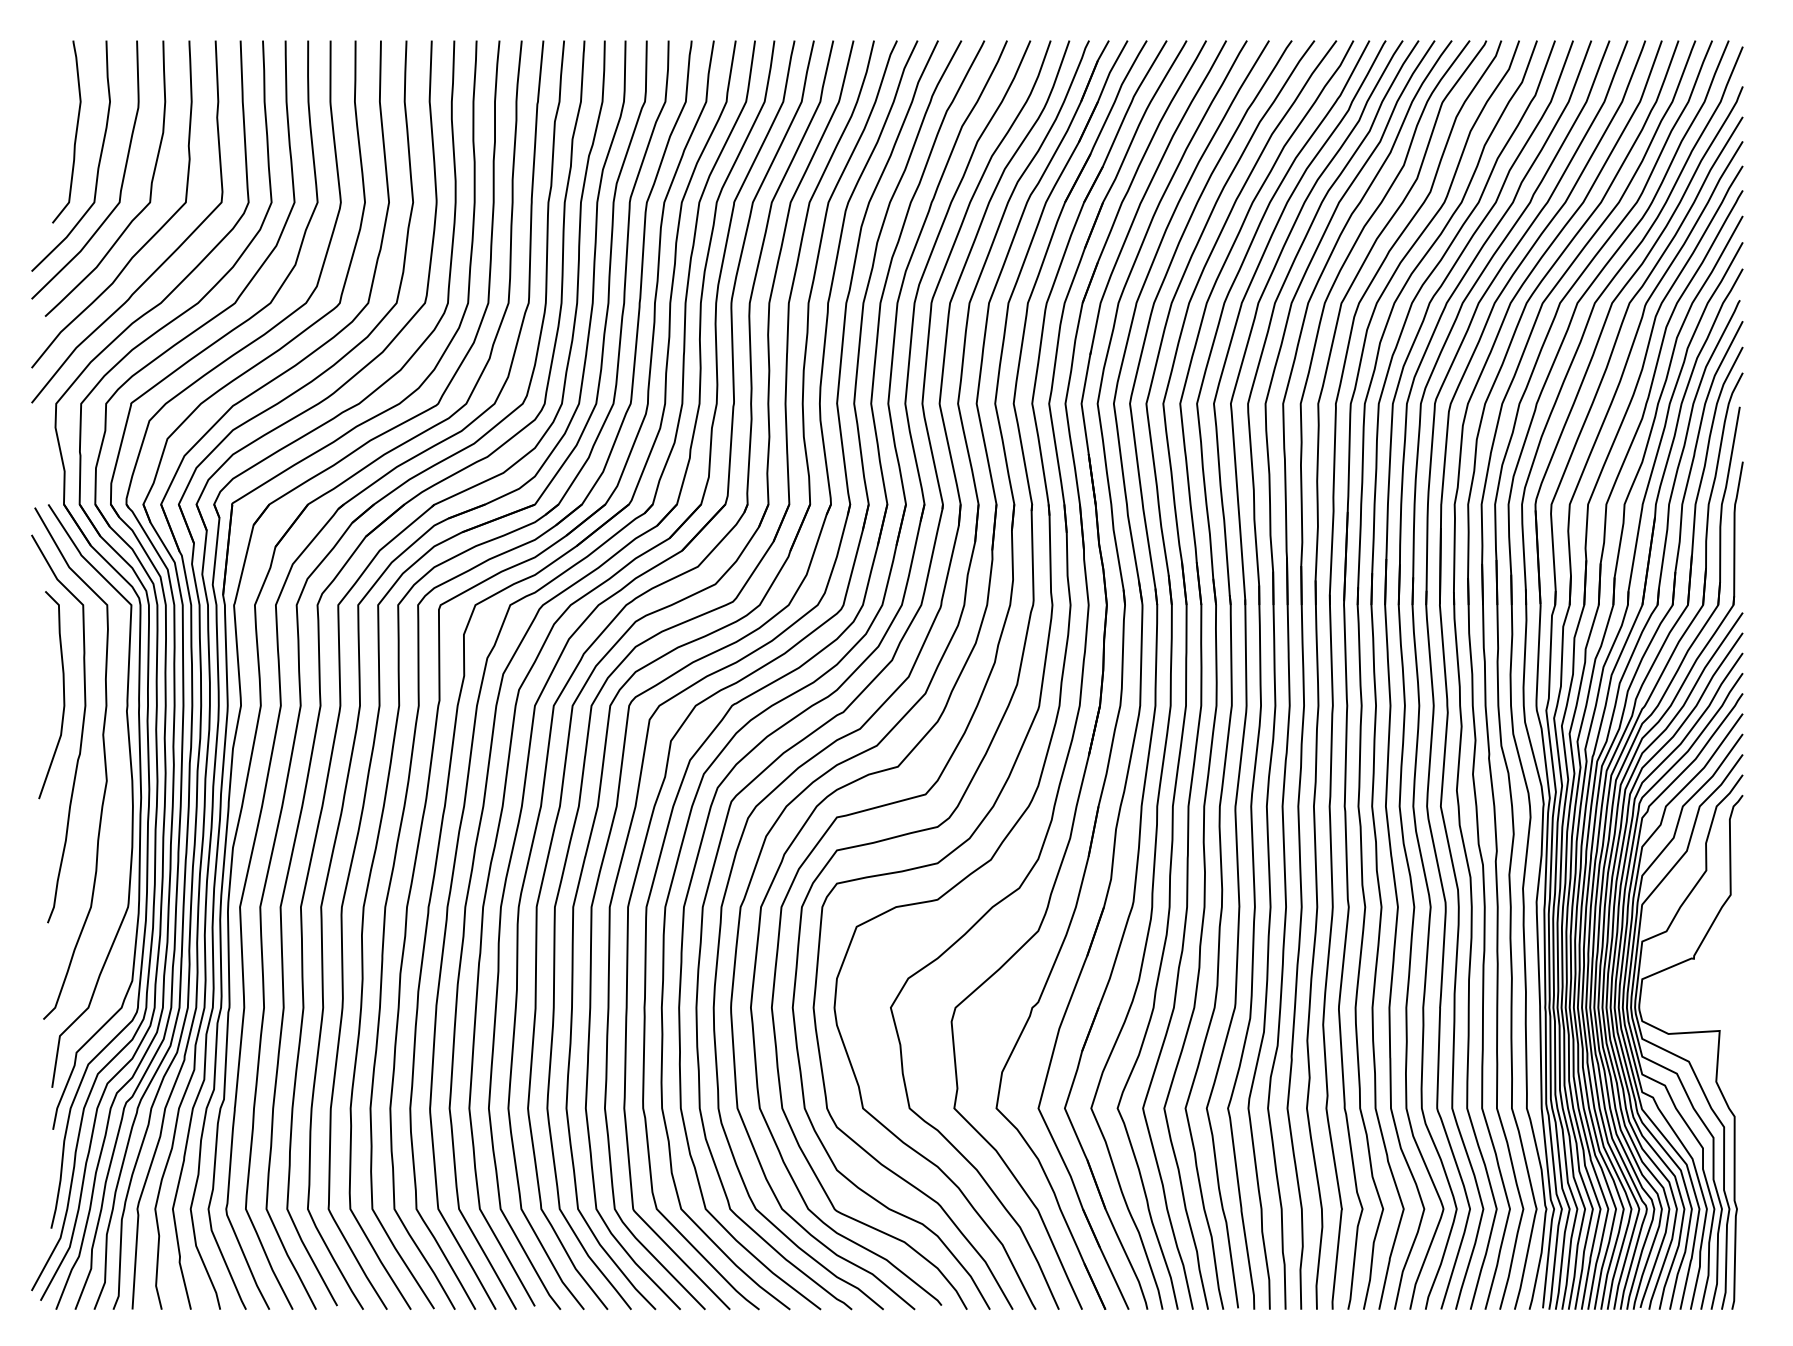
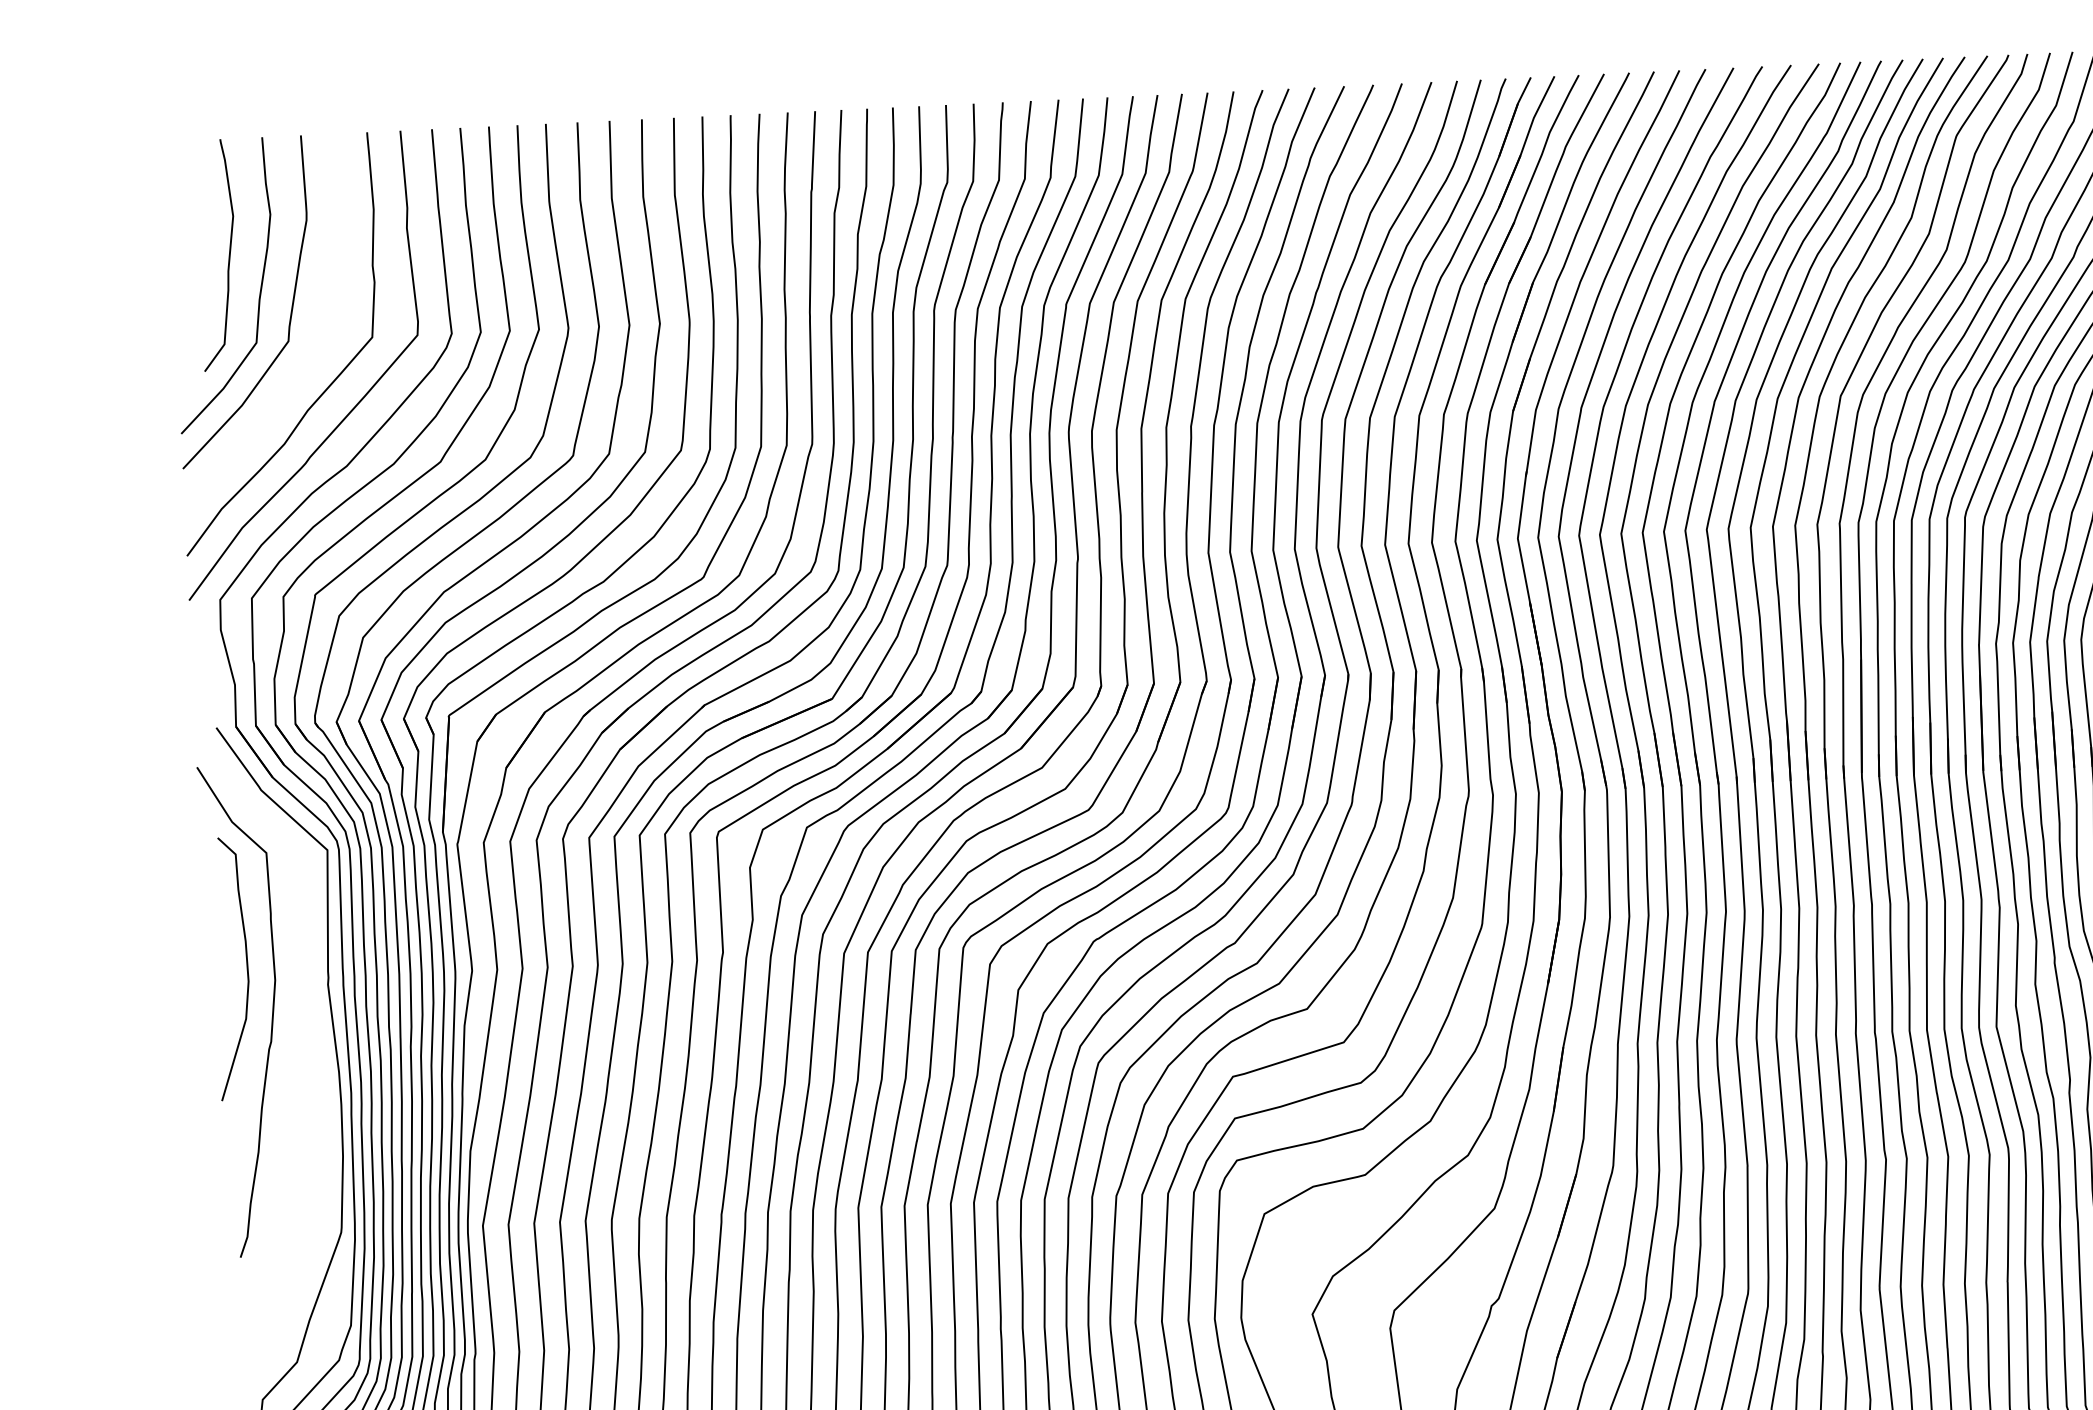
curve: (150, 183) -> (326, 315), removed
curve: (104, 763) -> (302, 1052), removed

